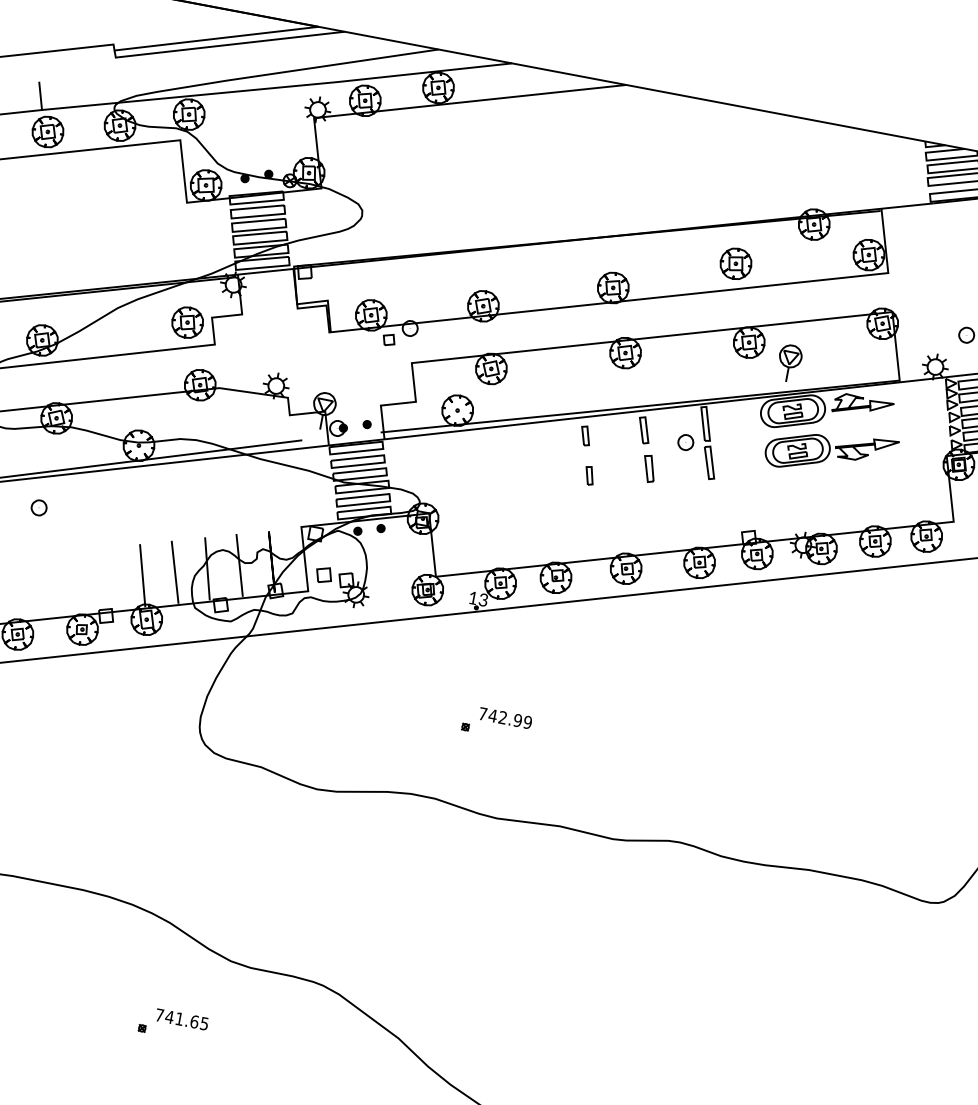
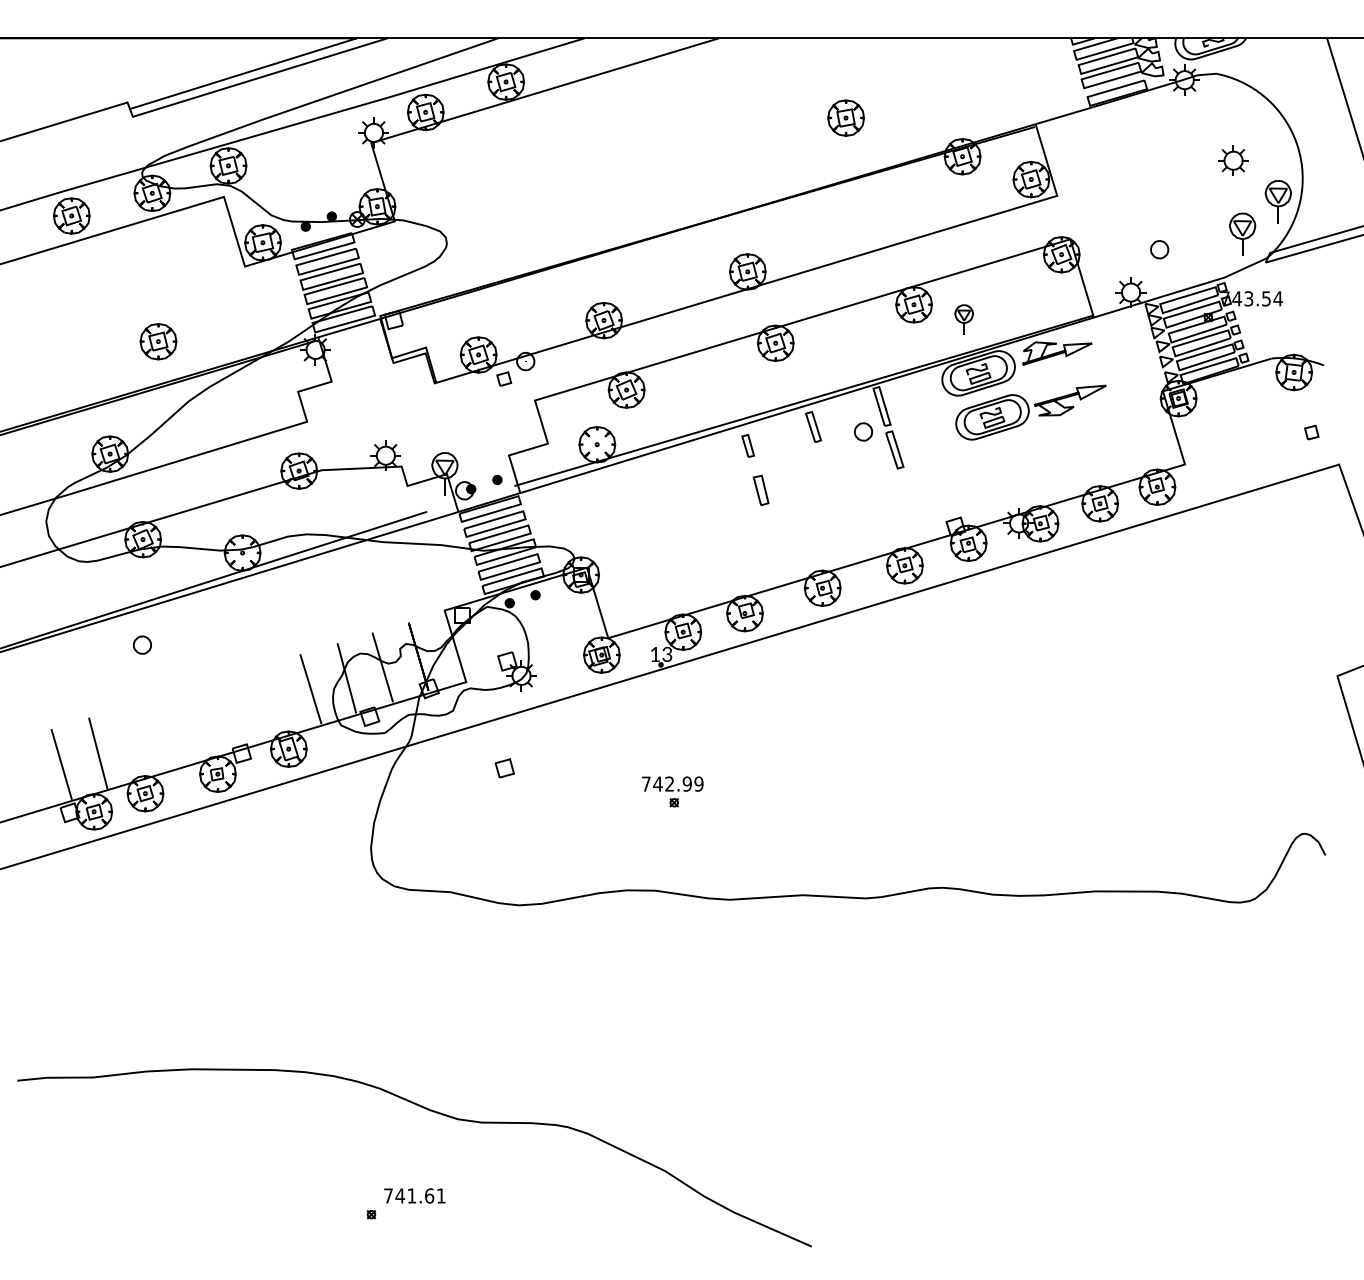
line: (40, 95) -> (55, 176), removed
part: (735, 263) -> (845, 117), moved
part: (187, 322) -> (158, 341), moved
part: (788, 363) -> (963, 319), size x0.7
part: (649, 468) -> (827, 469), removed
part: (589, 475) -> (761, 490), size x1.4
line: (142, 575) -> (274, 699), removed
part: (323, 575) -> (504, 768), moved
text: (505, 717) -> (672, 783), moved
text: (203, 1023) -> (440, 1195), 741.65 -> 741.61

